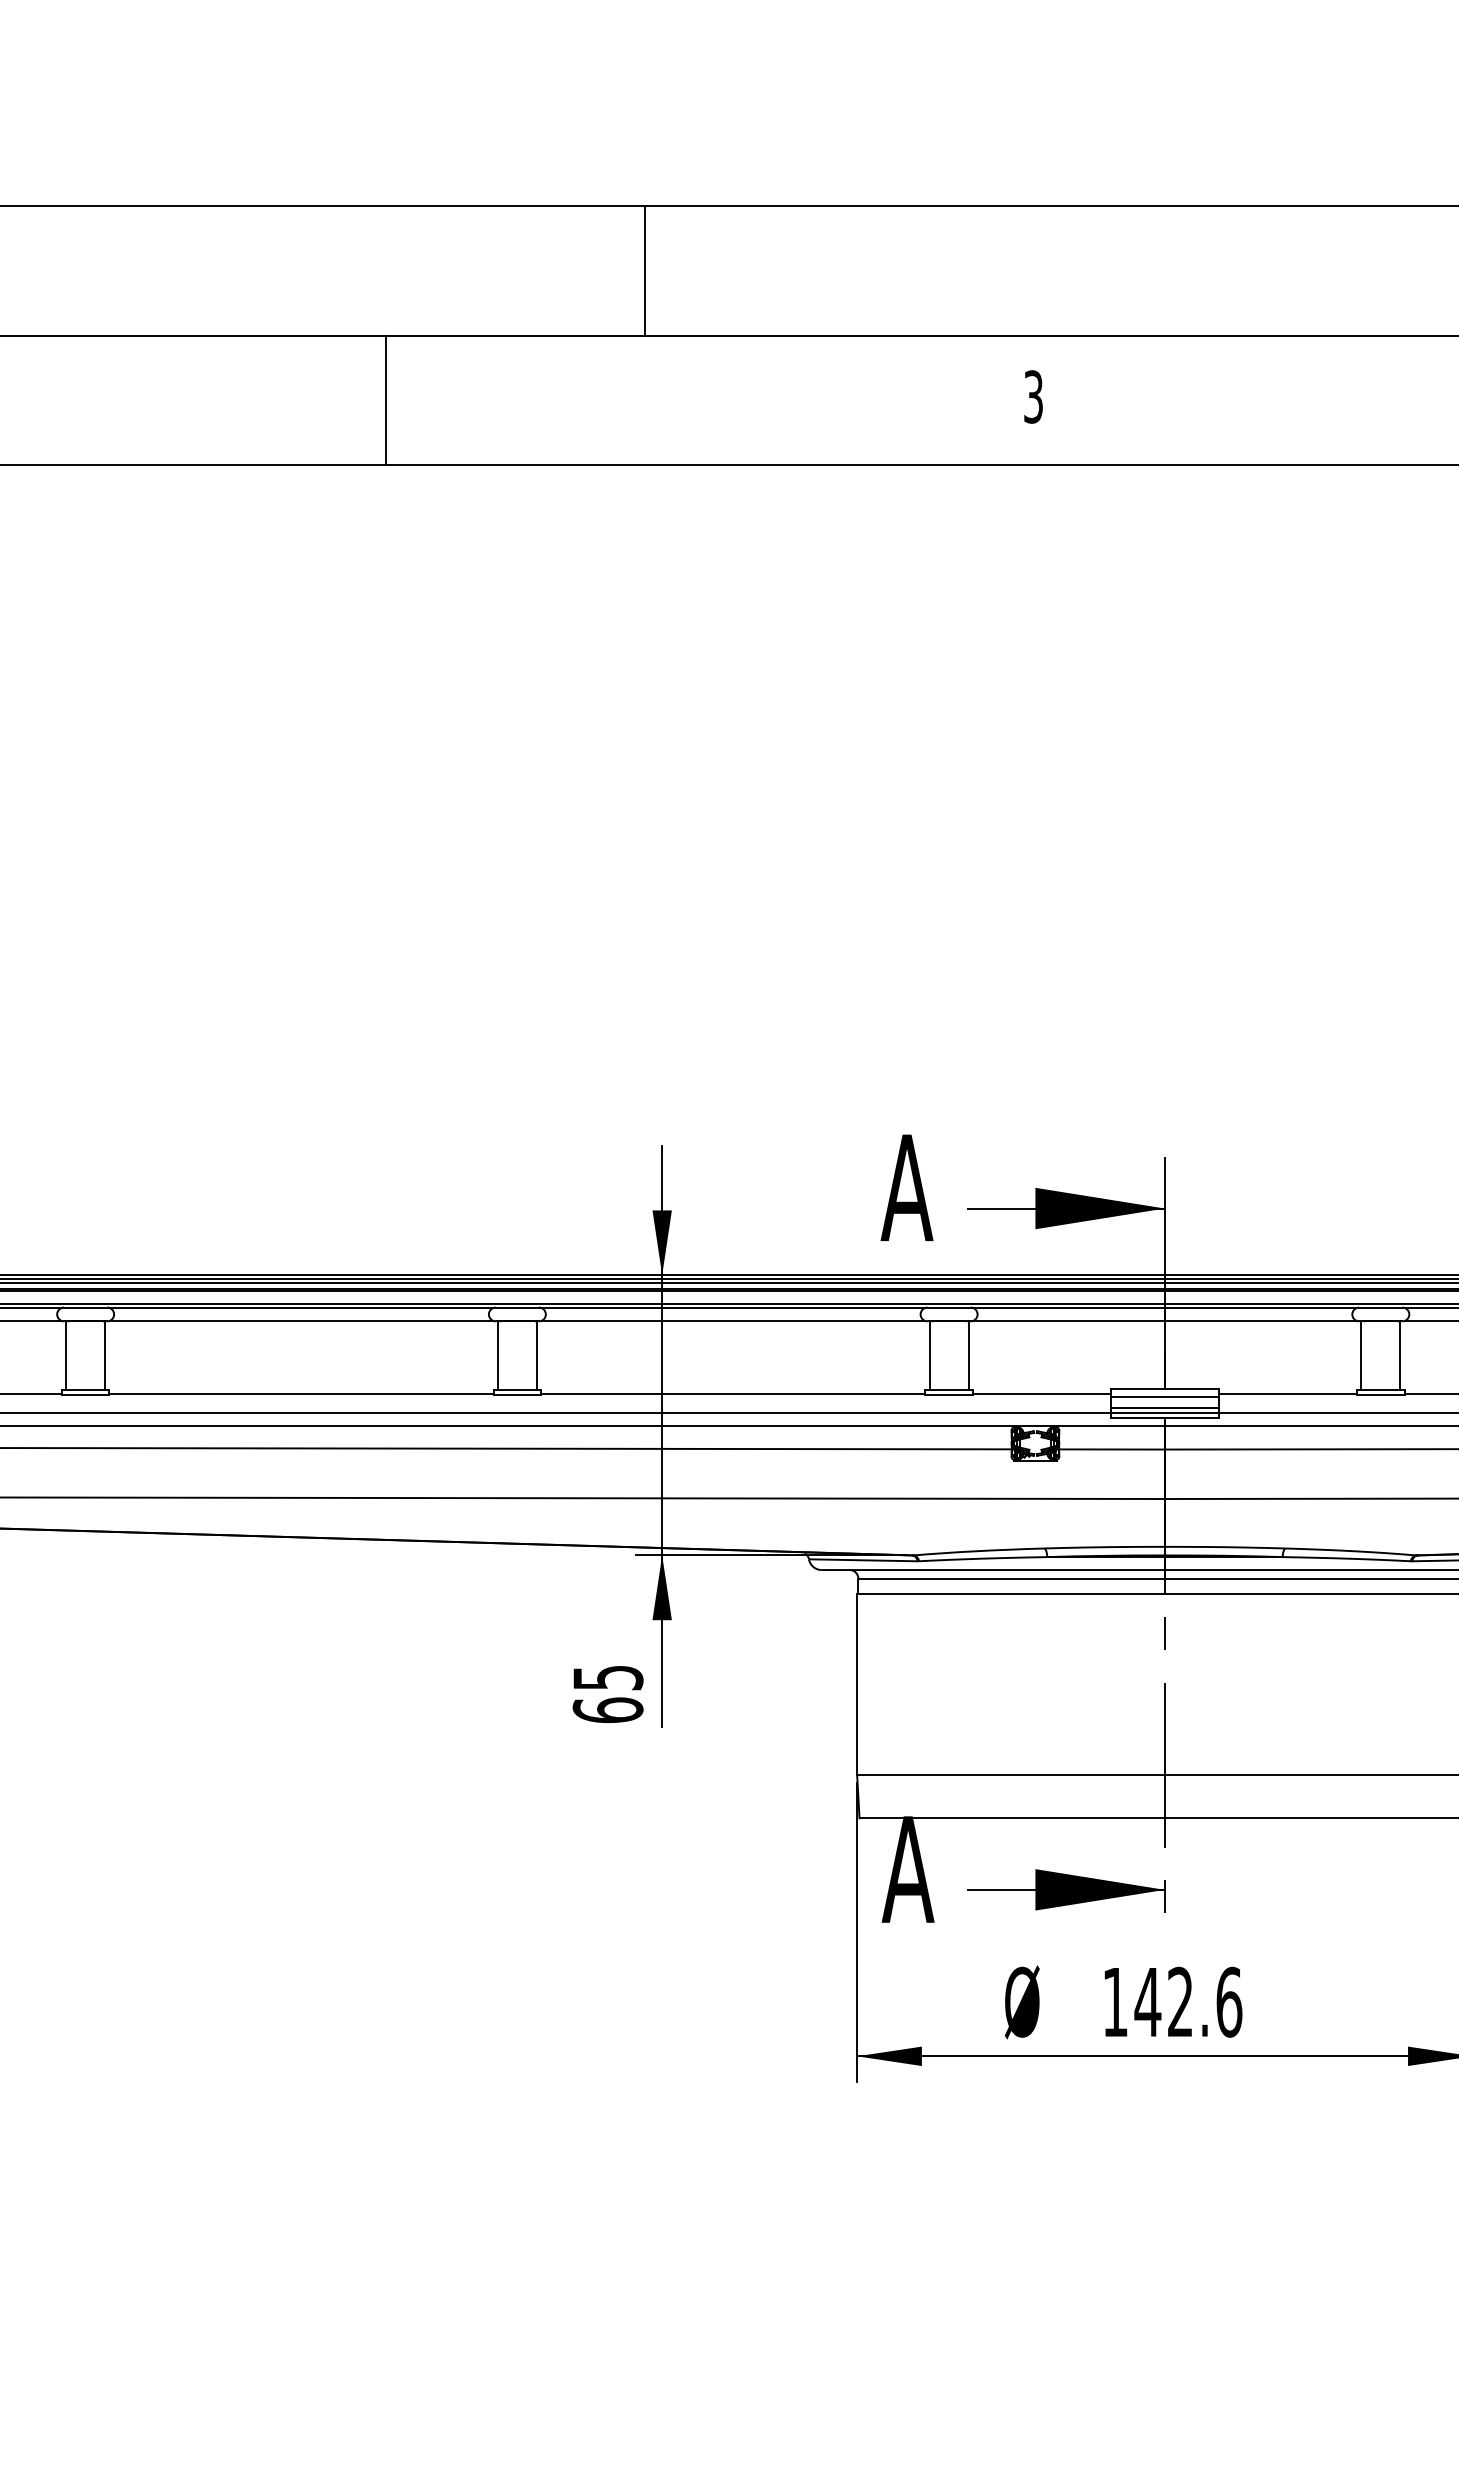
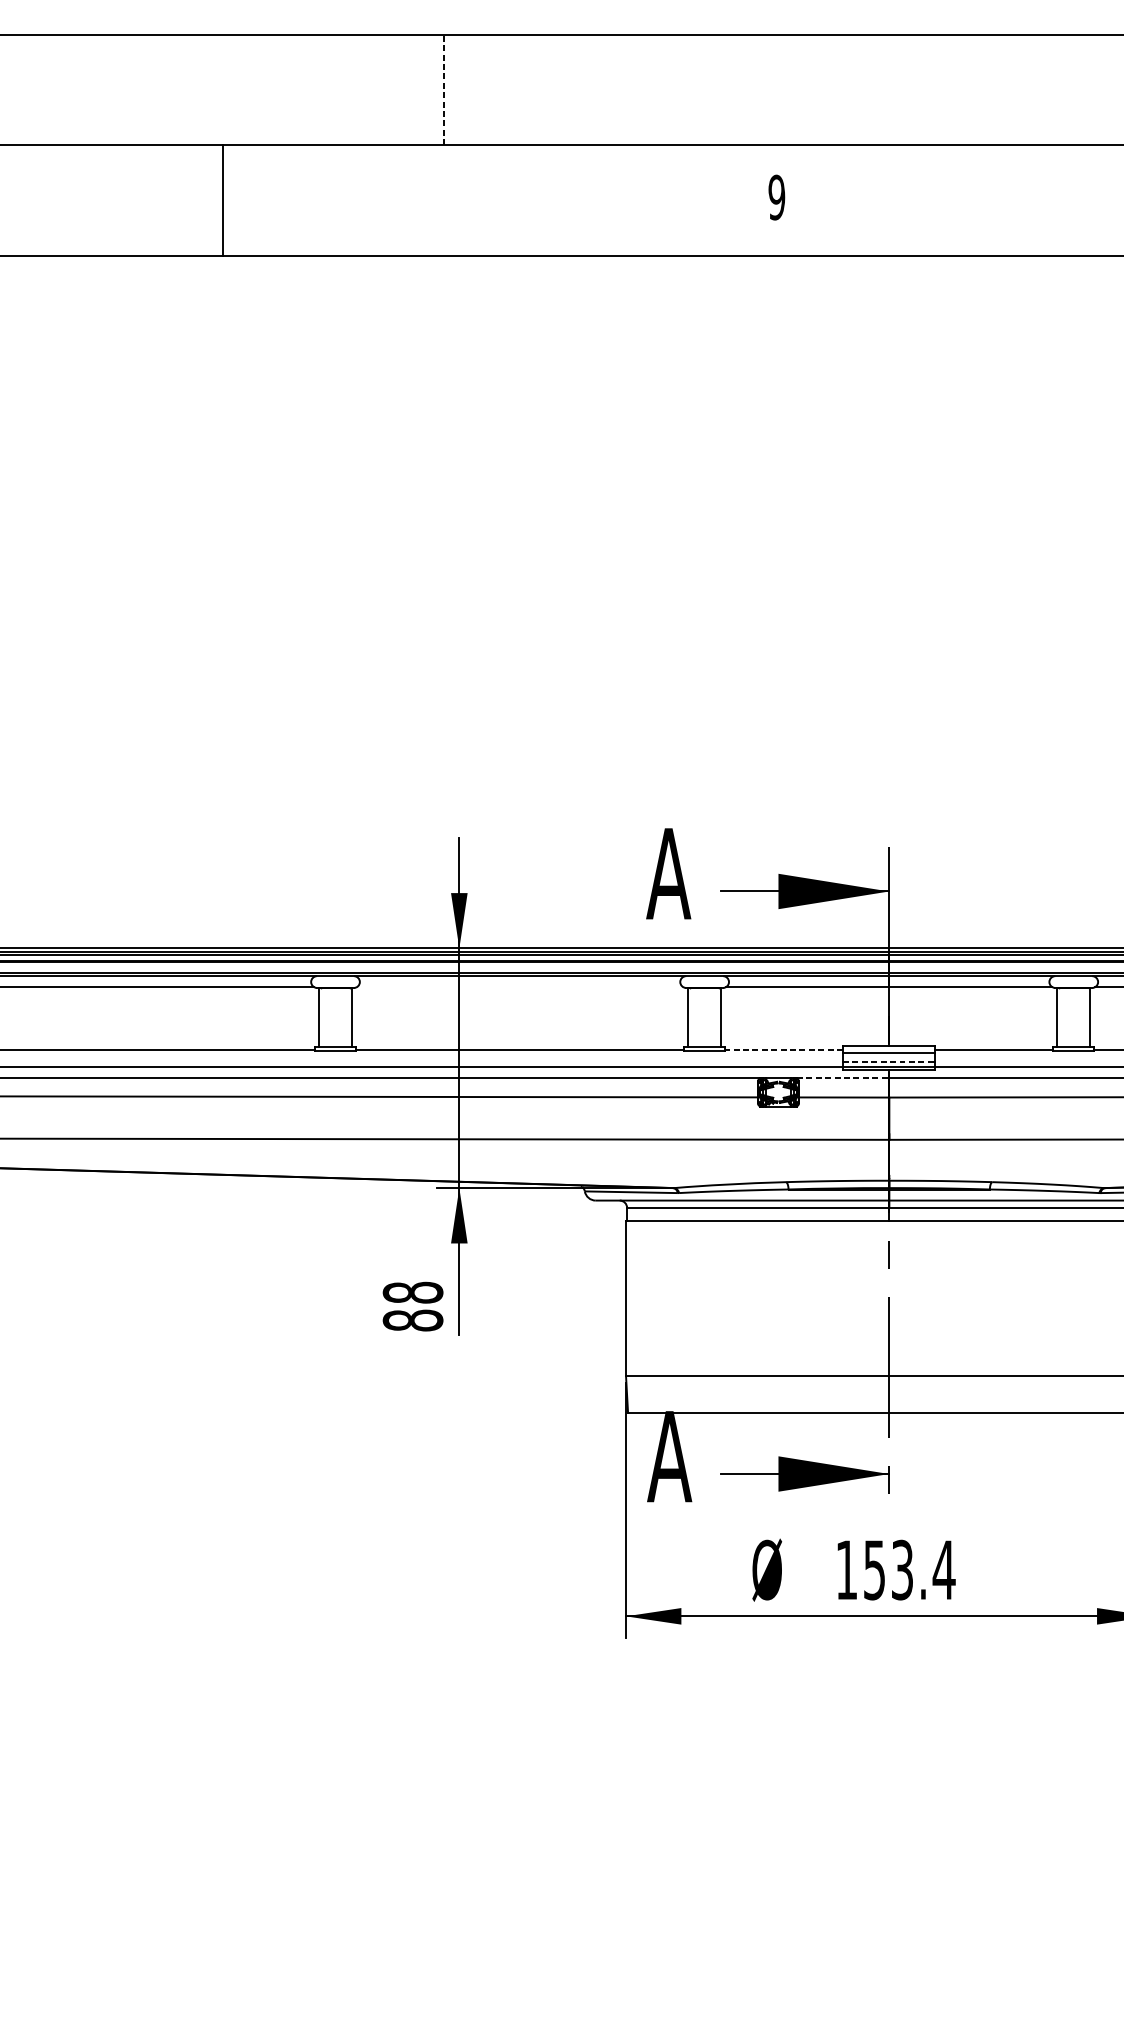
line: (644, 271) -> (444, 90), solid -> dashed
text: (1033, 396) -> (776, 197), 3 -> 9
line: (733, 1320) -> (520, 987), removed
line: (1041, 1393) -> (783, 1049), solid -> dashed
line: (1164, 1407) -> (888, 1061), solid -> dashed
line: (1110, 1426) -> (842, 1077), solid -> dashed
text: (607, 1694) -> (412, 1306), 65 -> 88
text: (1188, 2001) -> (909, 1569), 142.6 -> 153.4

